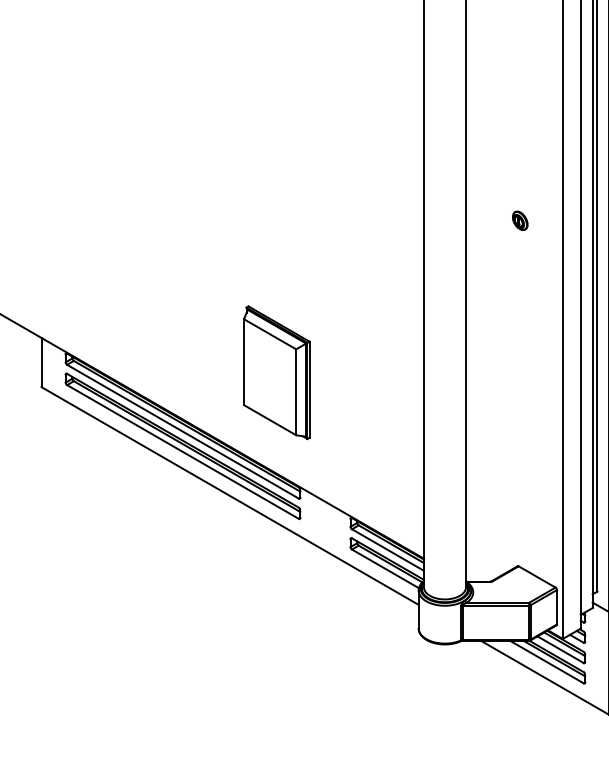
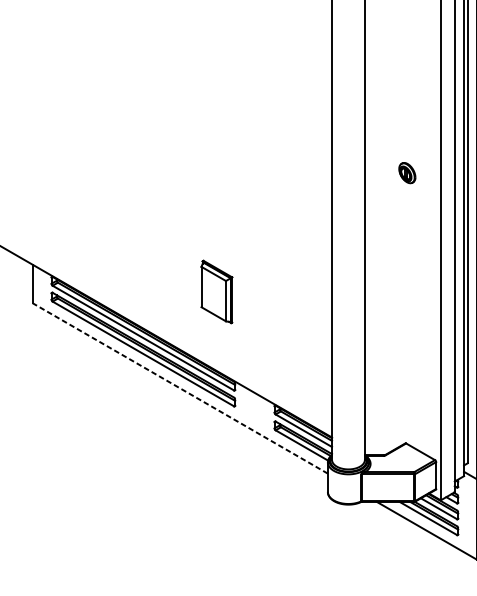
part: (520, 220) -> (407, 172), size x1.4
part: (276, 372) -> (216, 291), size x0.6
line: (230, 496) -> (180, 388), solid -> dashed

